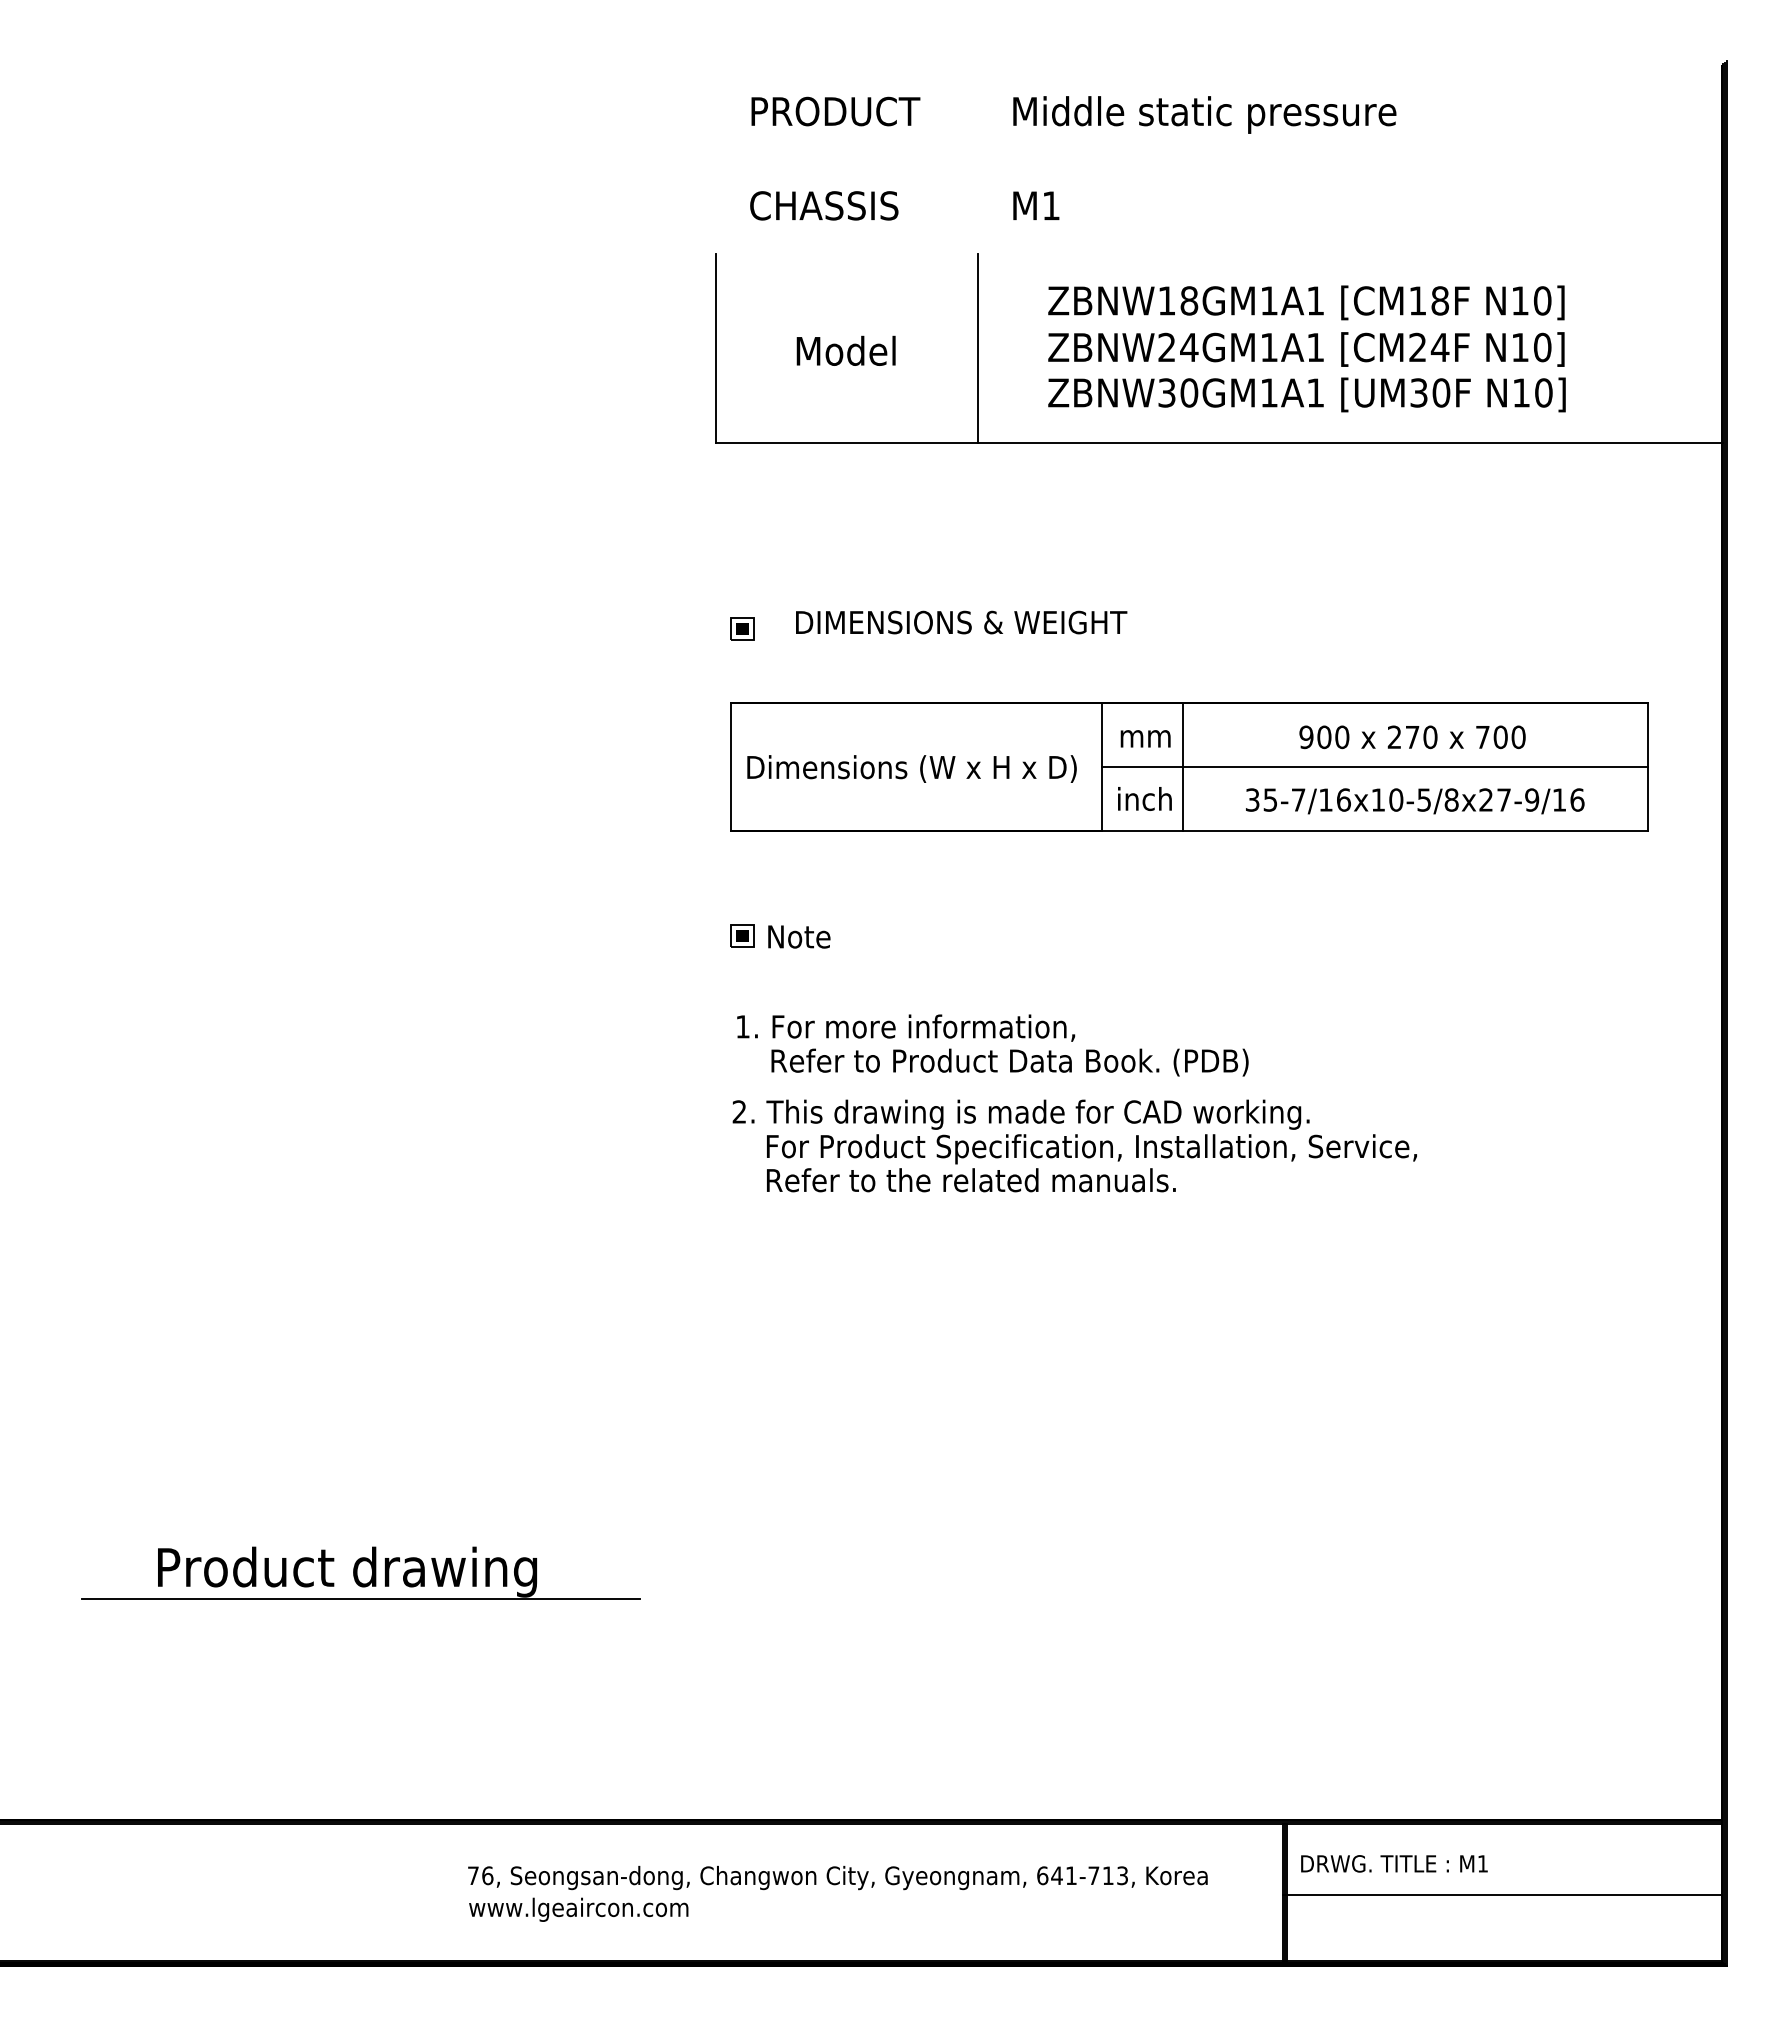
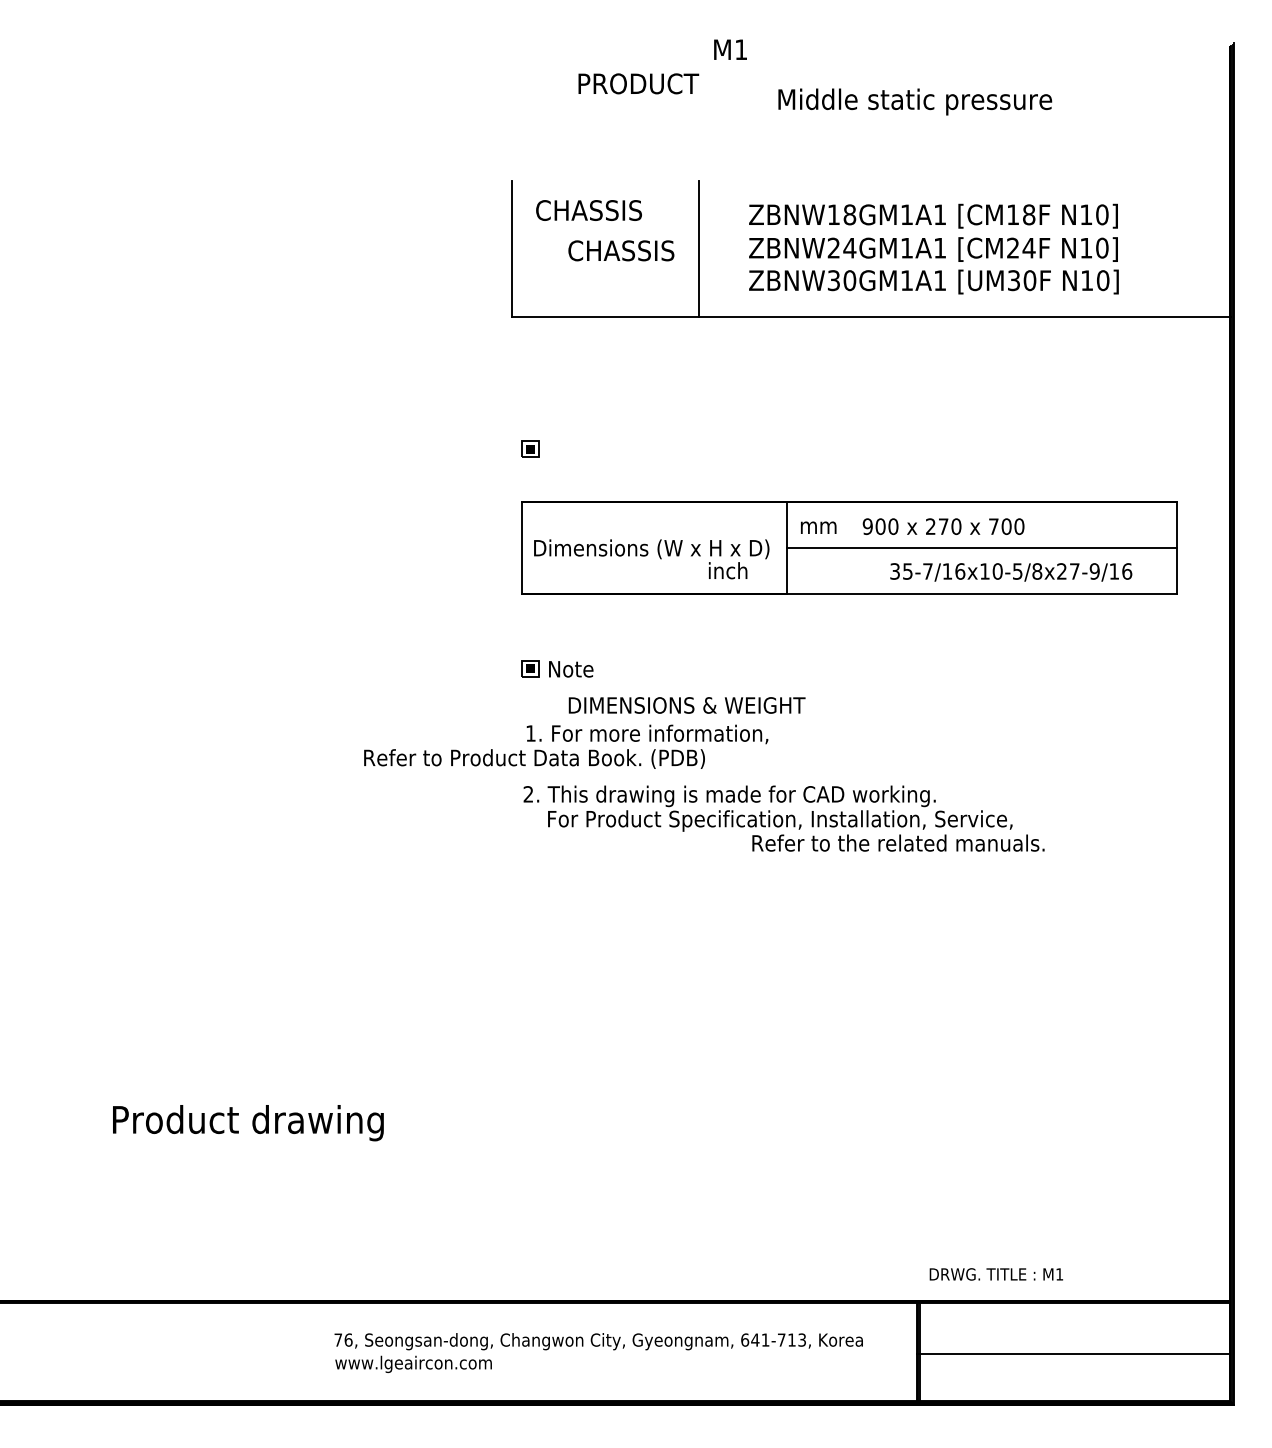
text: (835, 111) -> (638, 83), moved
text: (1204, 114) -> (915, 101), moved
text: (824, 205) -> (589, 210), moved
text: (1036, 205) -> (730, 49), moved
text: (869, 350) -> (621, 250), Model -> CHASSIS
text: (961, 622) -> (687, 705), moved
text: (1412, 737) -> (943, 526), moved
line: (1182, 766) -> (844, 547), removed
text: (1144, 798) -> (727, 570), moved
text: (1009, 1062) -> (534, 759), moved
text: (971, 1180) -> (898, 843), moved
line: (360, 1598) -> (257, 1141), removed
text: (1394, 1863) -> (996, 1274), moved

